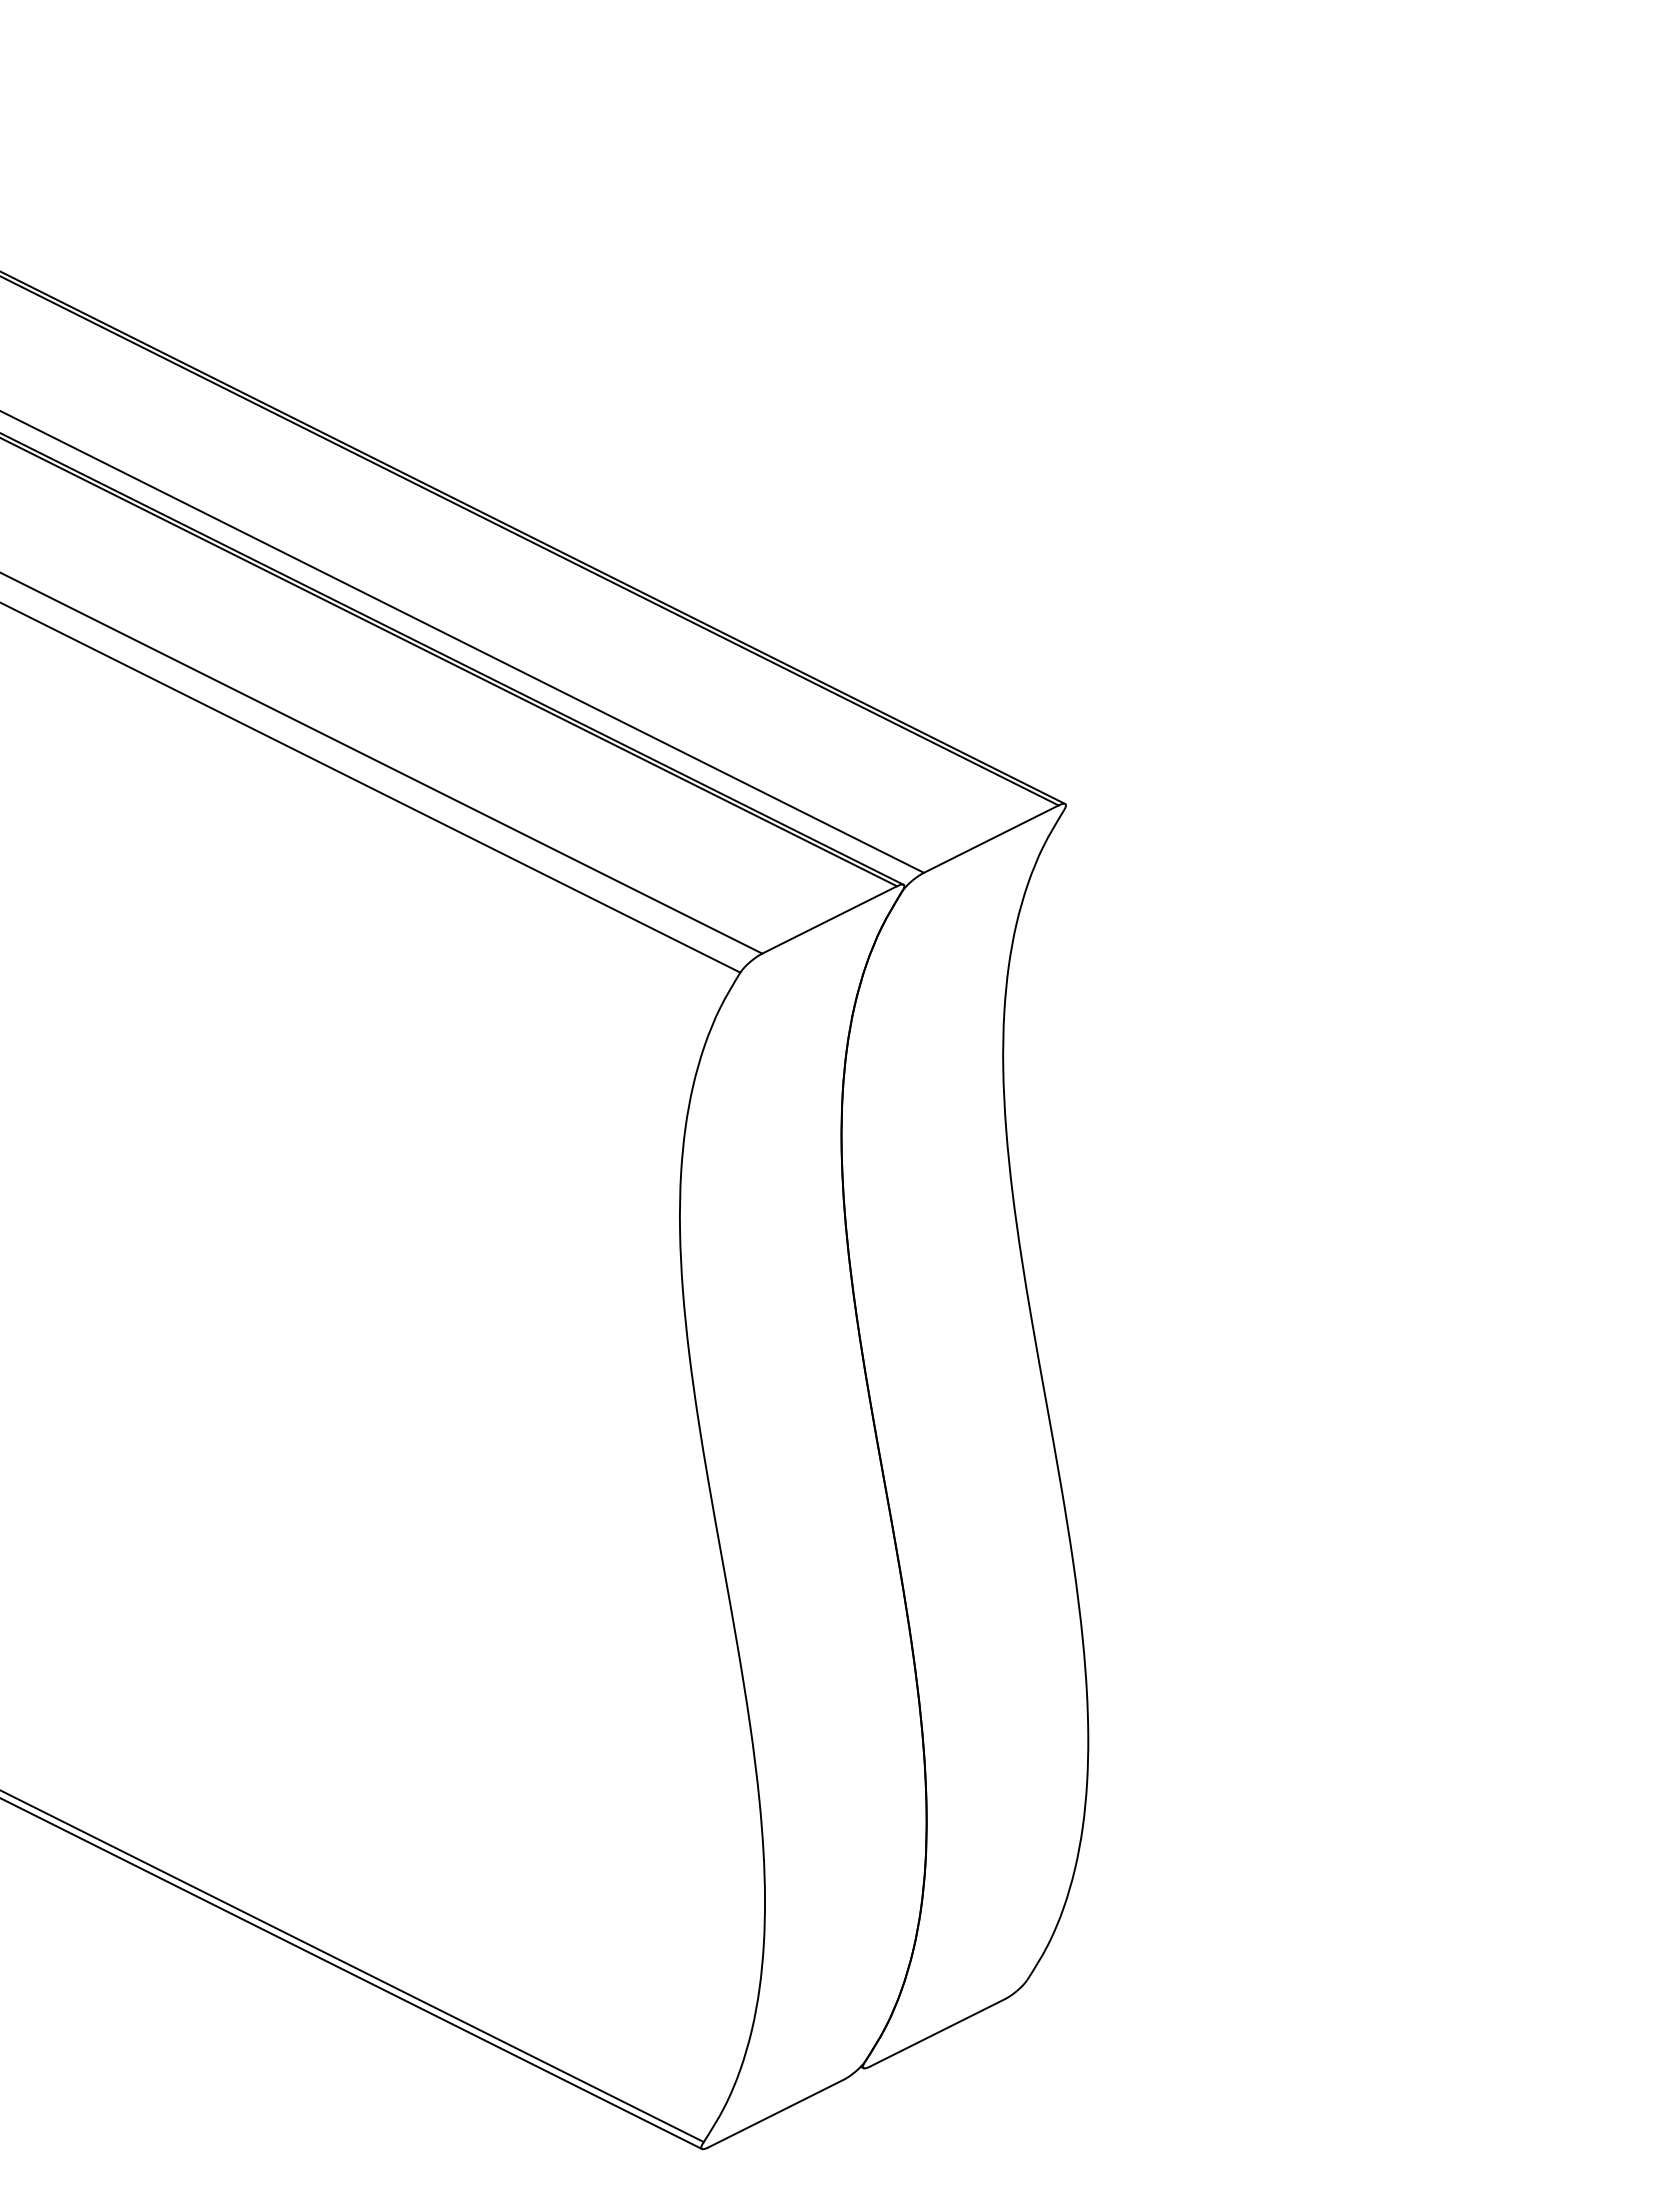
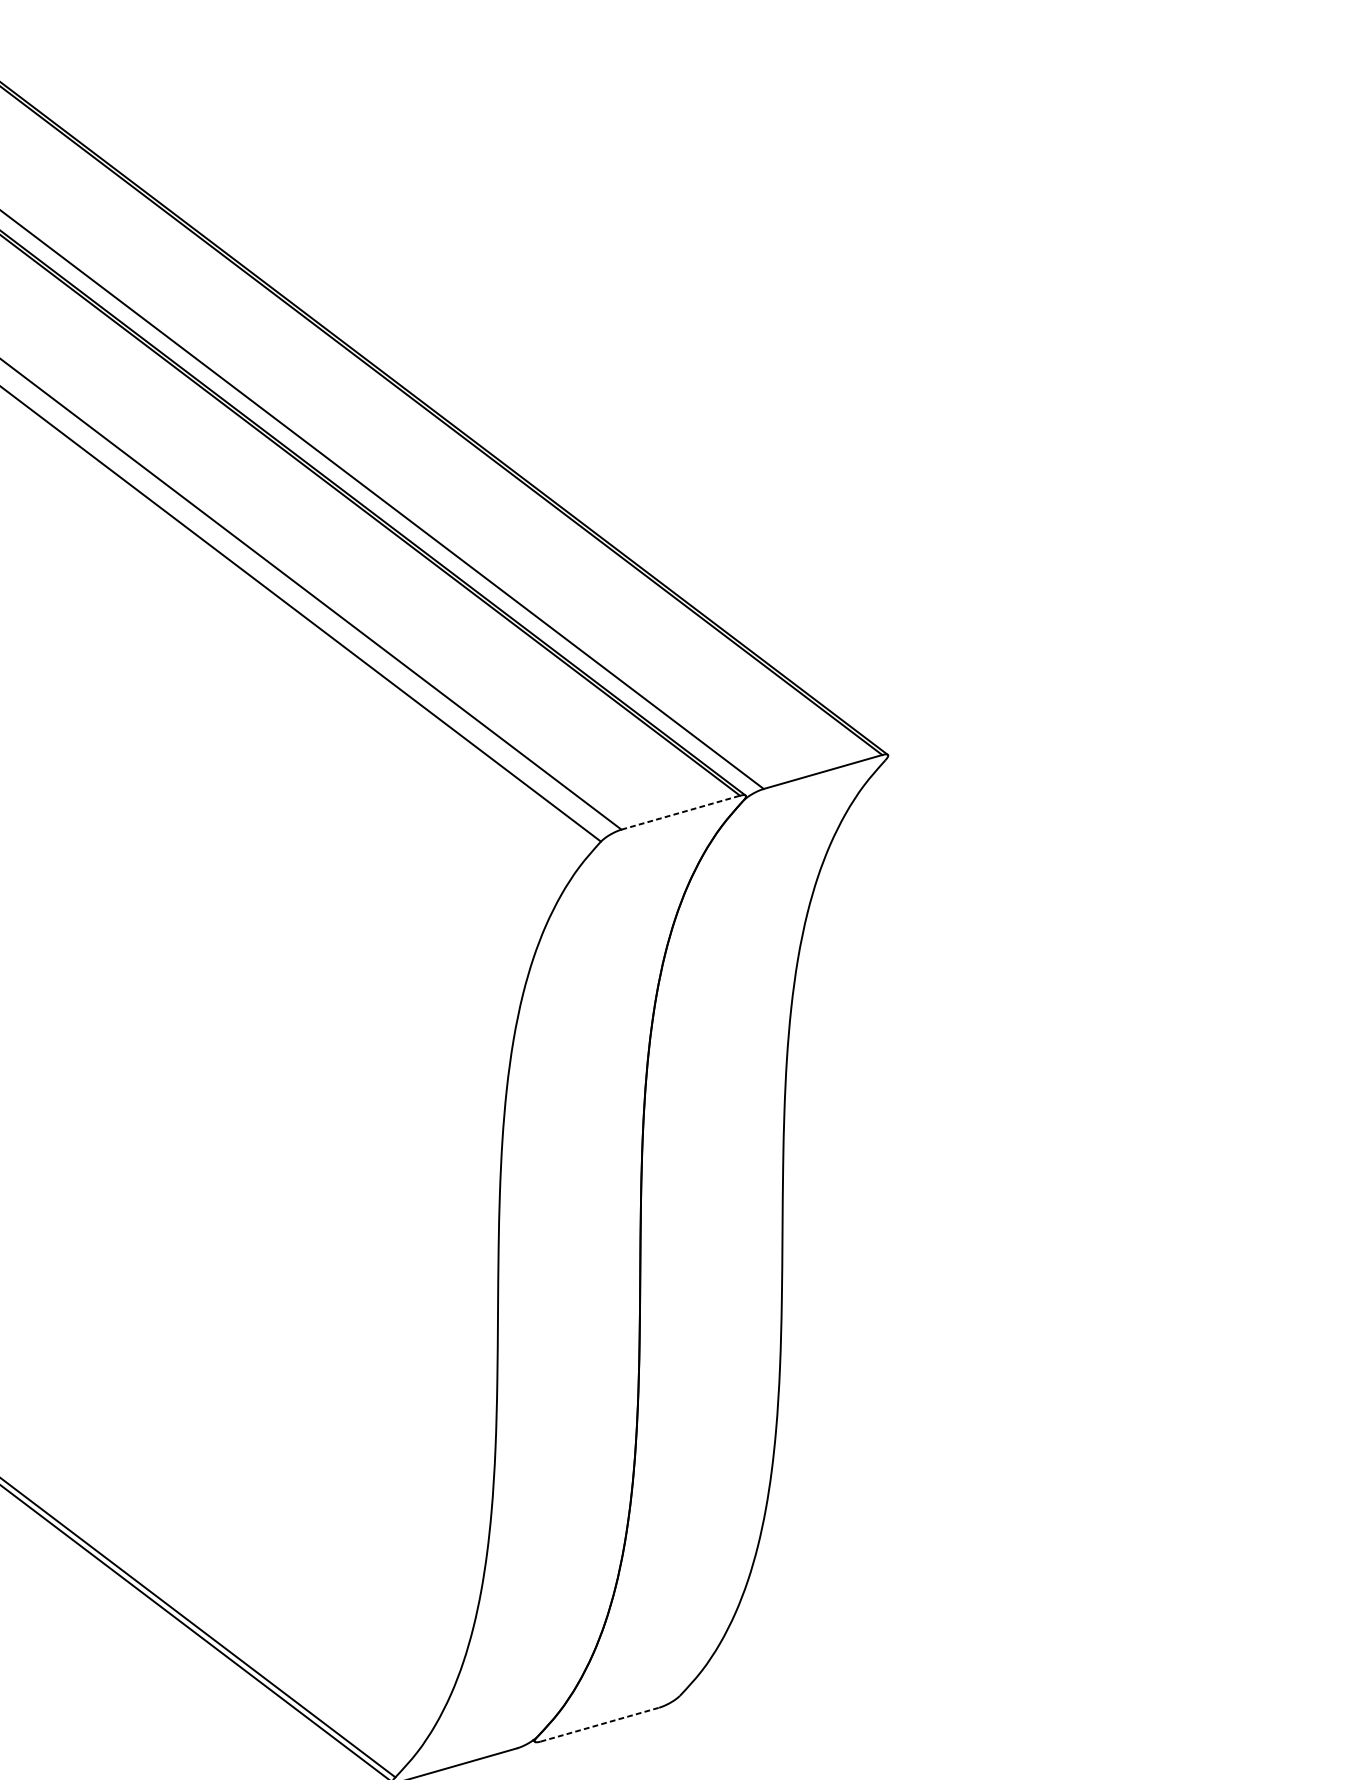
line: (830, 919) -> (681, 812), solid -> dashed
line: (937, 2032) -> (600, 1724), solid -> dashed

